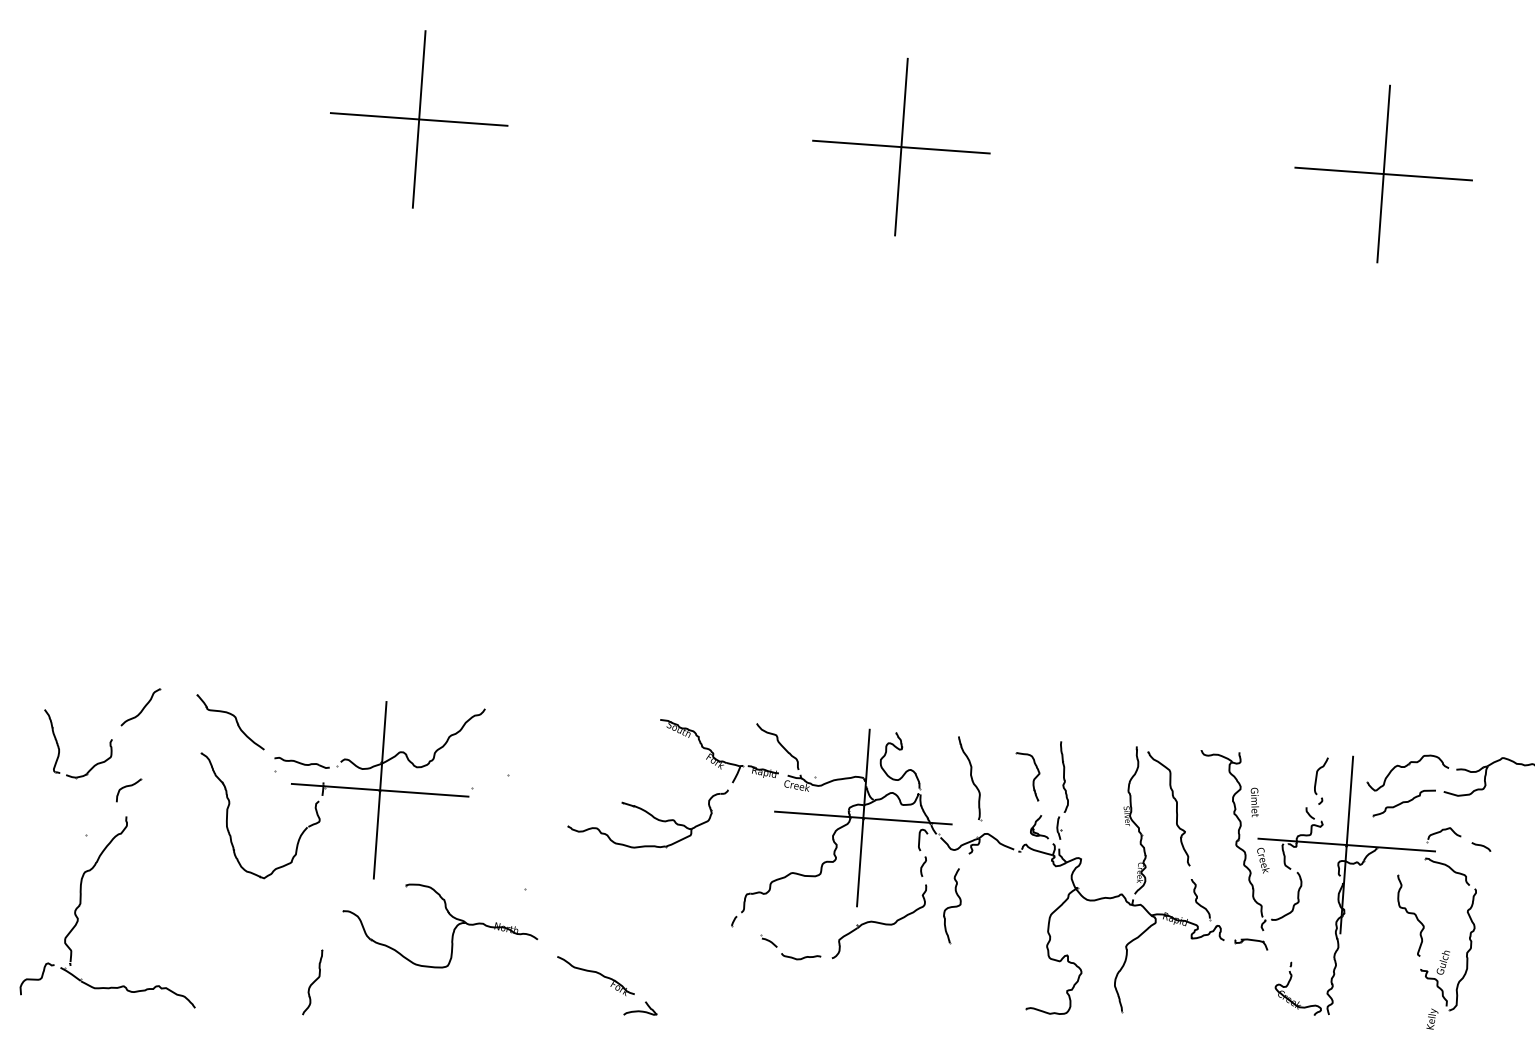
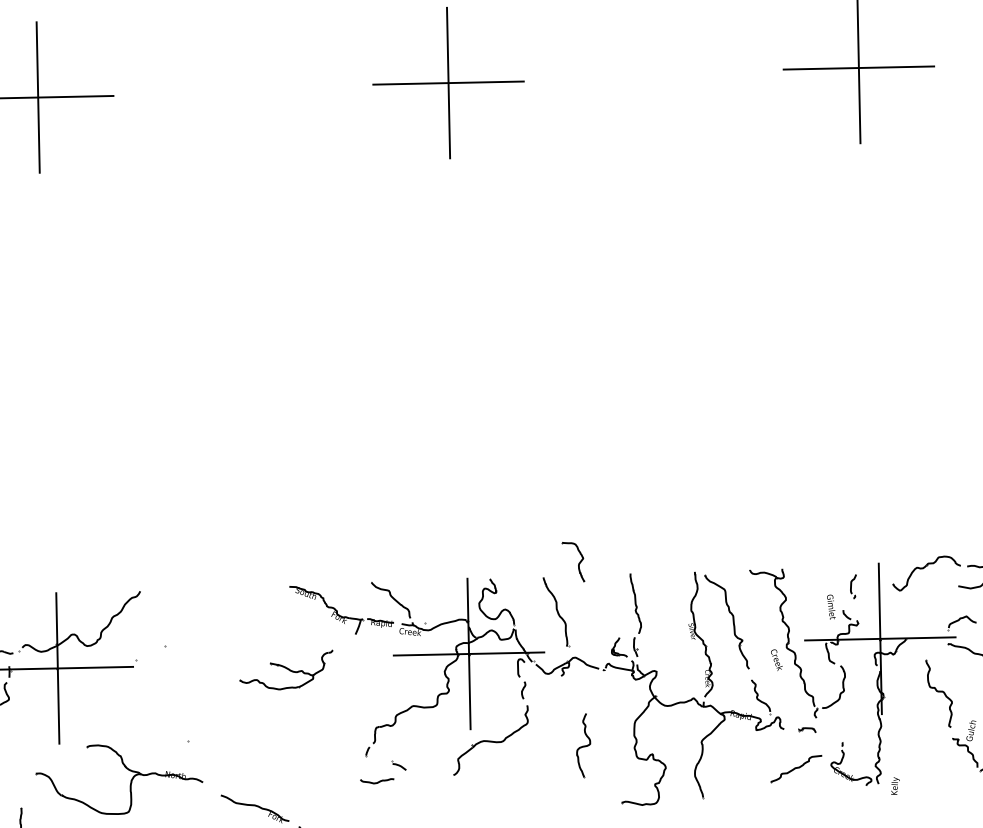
part: (1033, 778) -> (578, 563), moved
part: (1321, 780) -> (853, 586), size x0.6
text: (1254, 802) -> (831, 607), moved
part: (1403, 803) -> (795, 769), moved
part: (647, 818) -> (286, 671), size x0.7
text: (1263, 860) -> (777, 659), moved
part: (952, 906) -> (583, 746), moved
part: (1251, 944) -> (807, 730), size x0.6
curve: (802, 957) -> (378, 781), moved
text: (1432, 1018) -> (895, 785), moved

